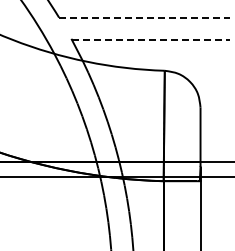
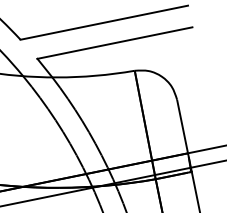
line: (145, 17) -> (105, 22), dashed -> solid
line: (151, 39) -> (115, 42), dashed -> solid

